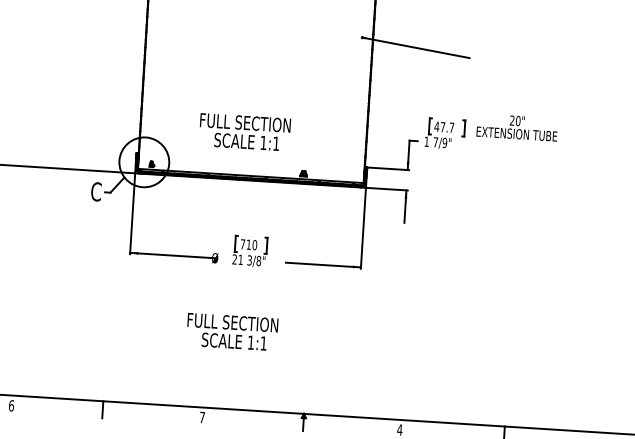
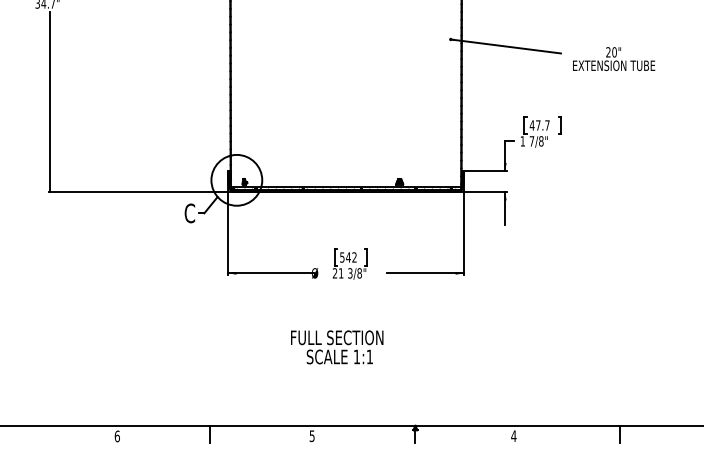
part: (517, 127) -> (614, 58), moved
part: (245, 132) -> (337, 143), removed
text: (445, 143) -> (541, 141), 7/9" -> 7/8"
text: (248, 244) -> (348, 257), 710 -> 542
text: (201, 417) -> (311, 436), 7 -> 5

